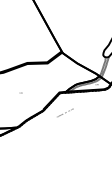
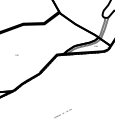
text: (65, 112) -> (63, 113), moved

